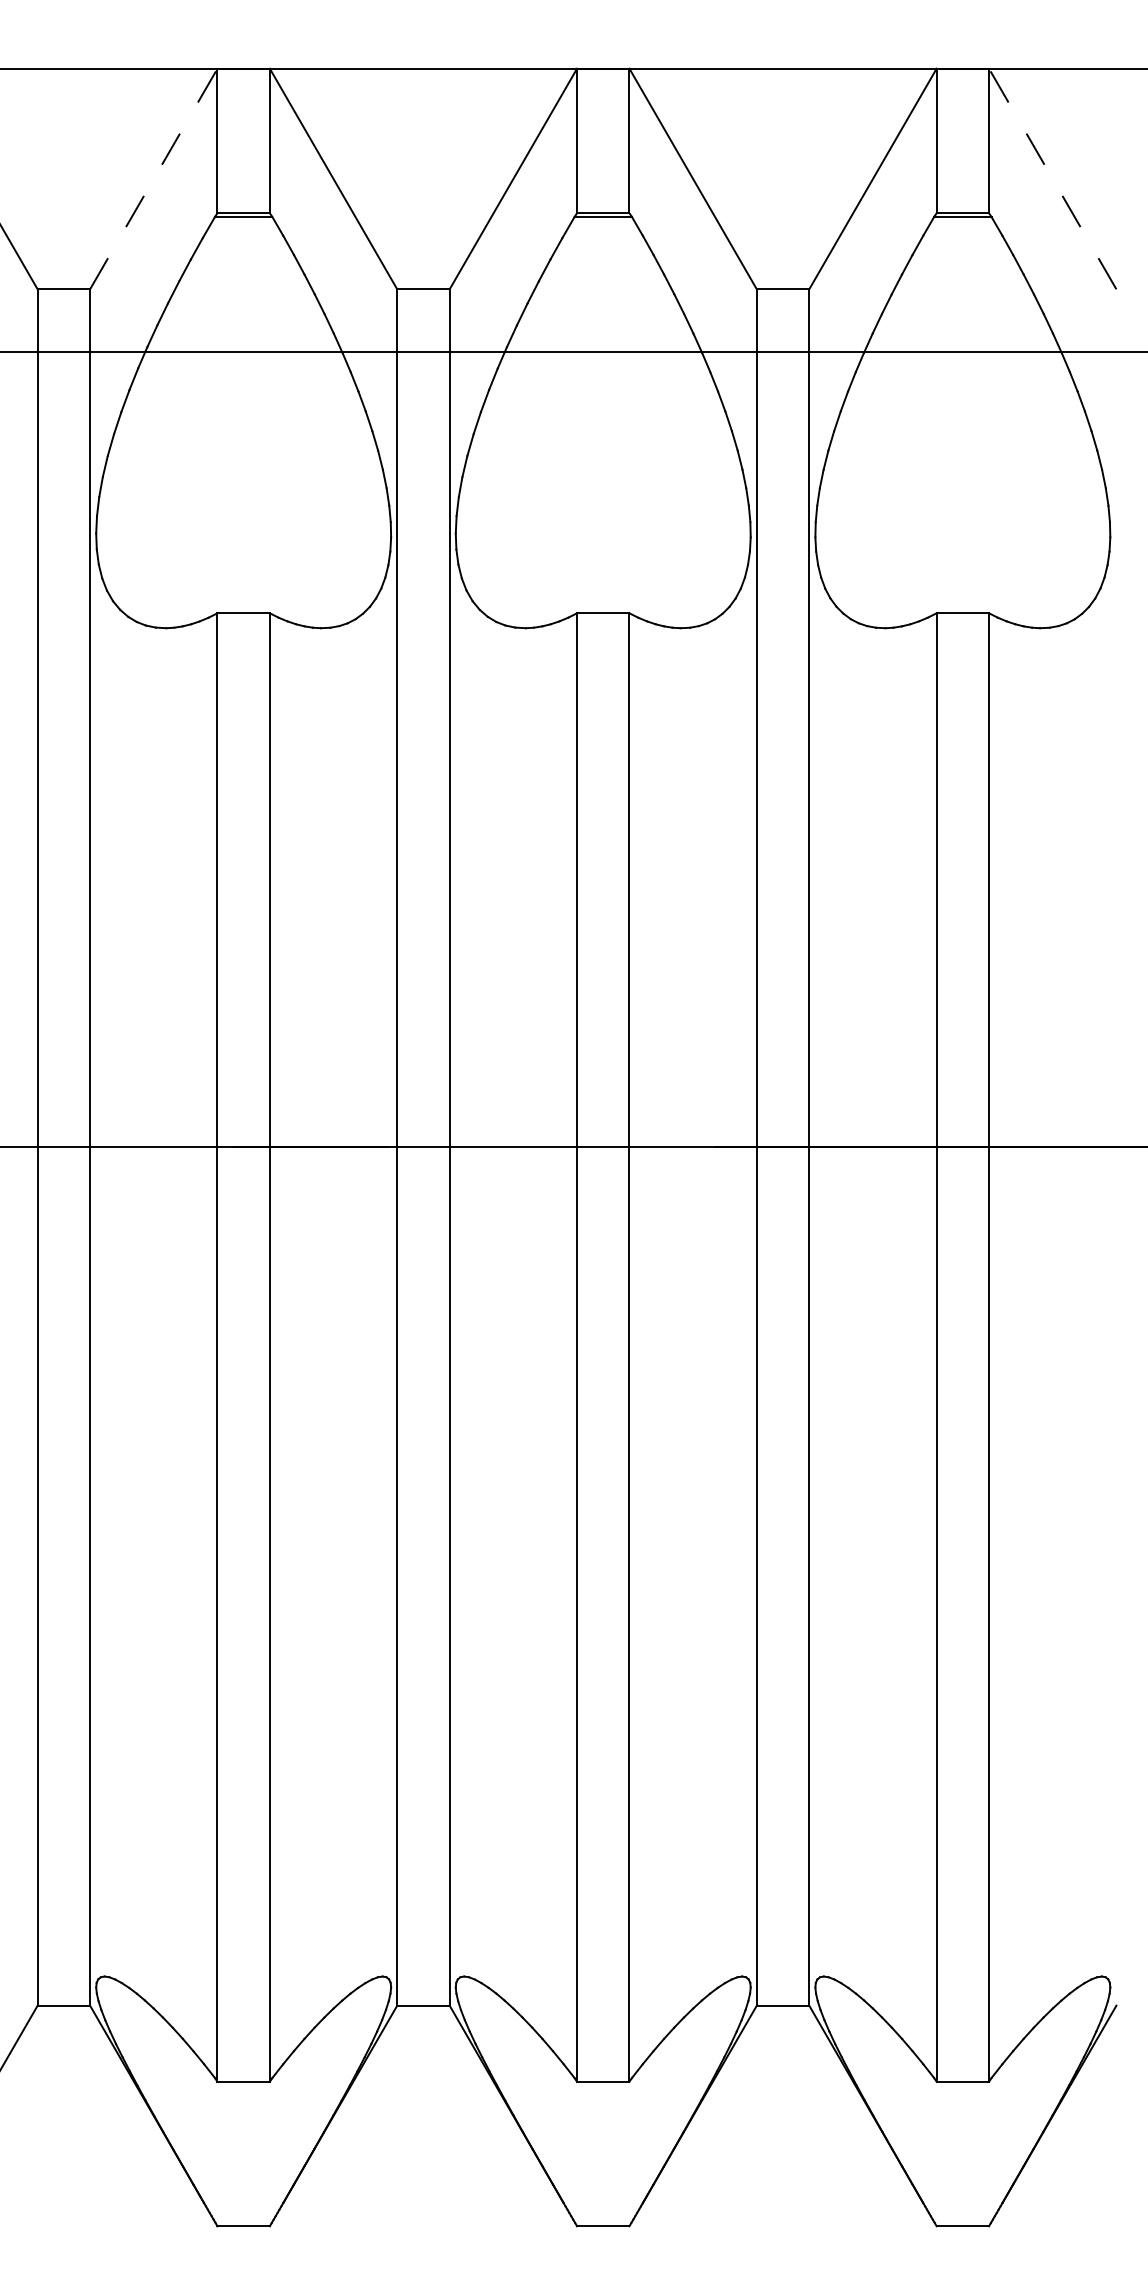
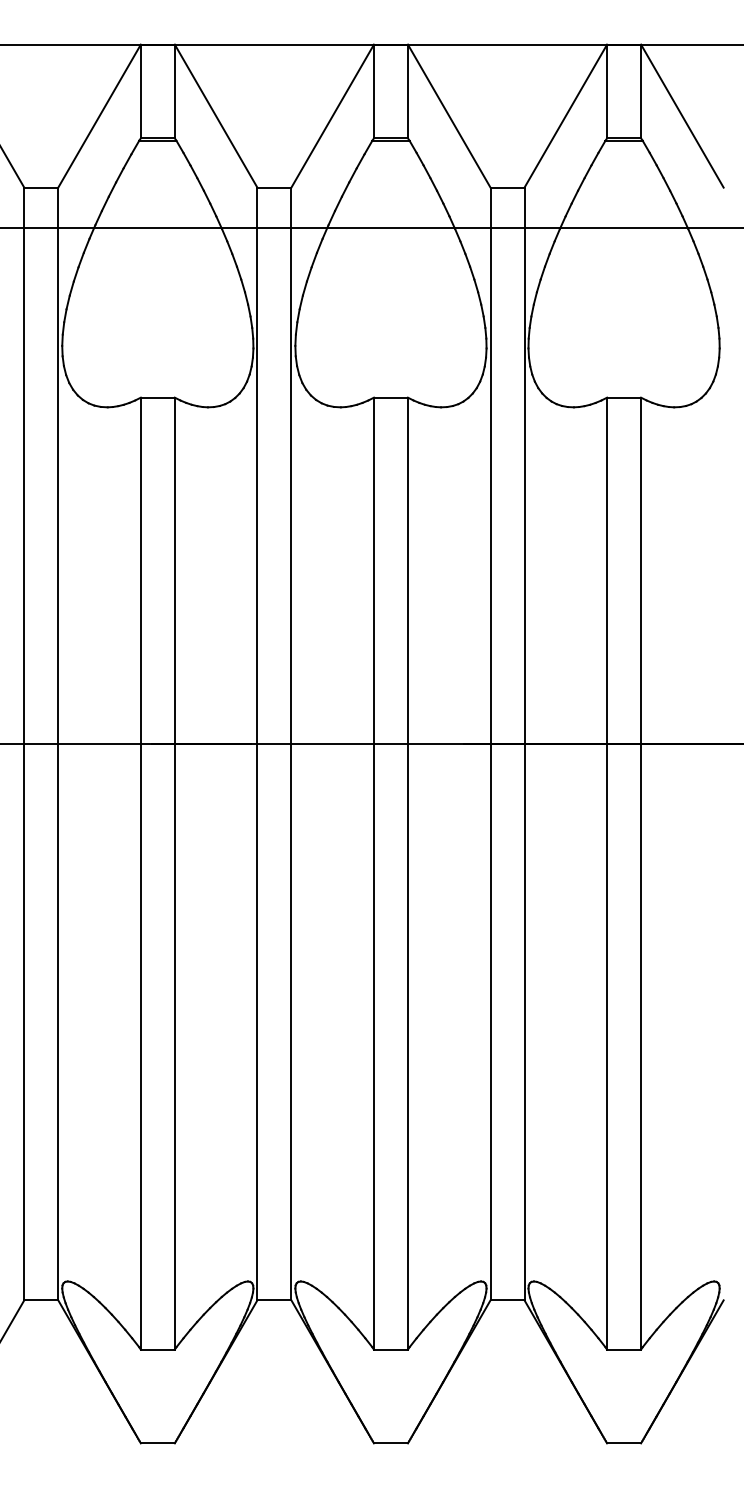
line: (153, 179) -> (99, 116), dashed -> solid
line: (1052, 179) -> (682, 116), dashed -> solid

